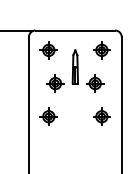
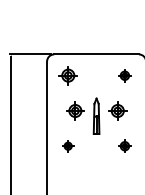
part: (101, 50) -> (124, 75), size x0.7
part: (75, 66) -> (96, 115), moved
part: (48, 115) -> (67, 145), size x0.6
part: (101, 115) -> (124, 145), size x0.7

